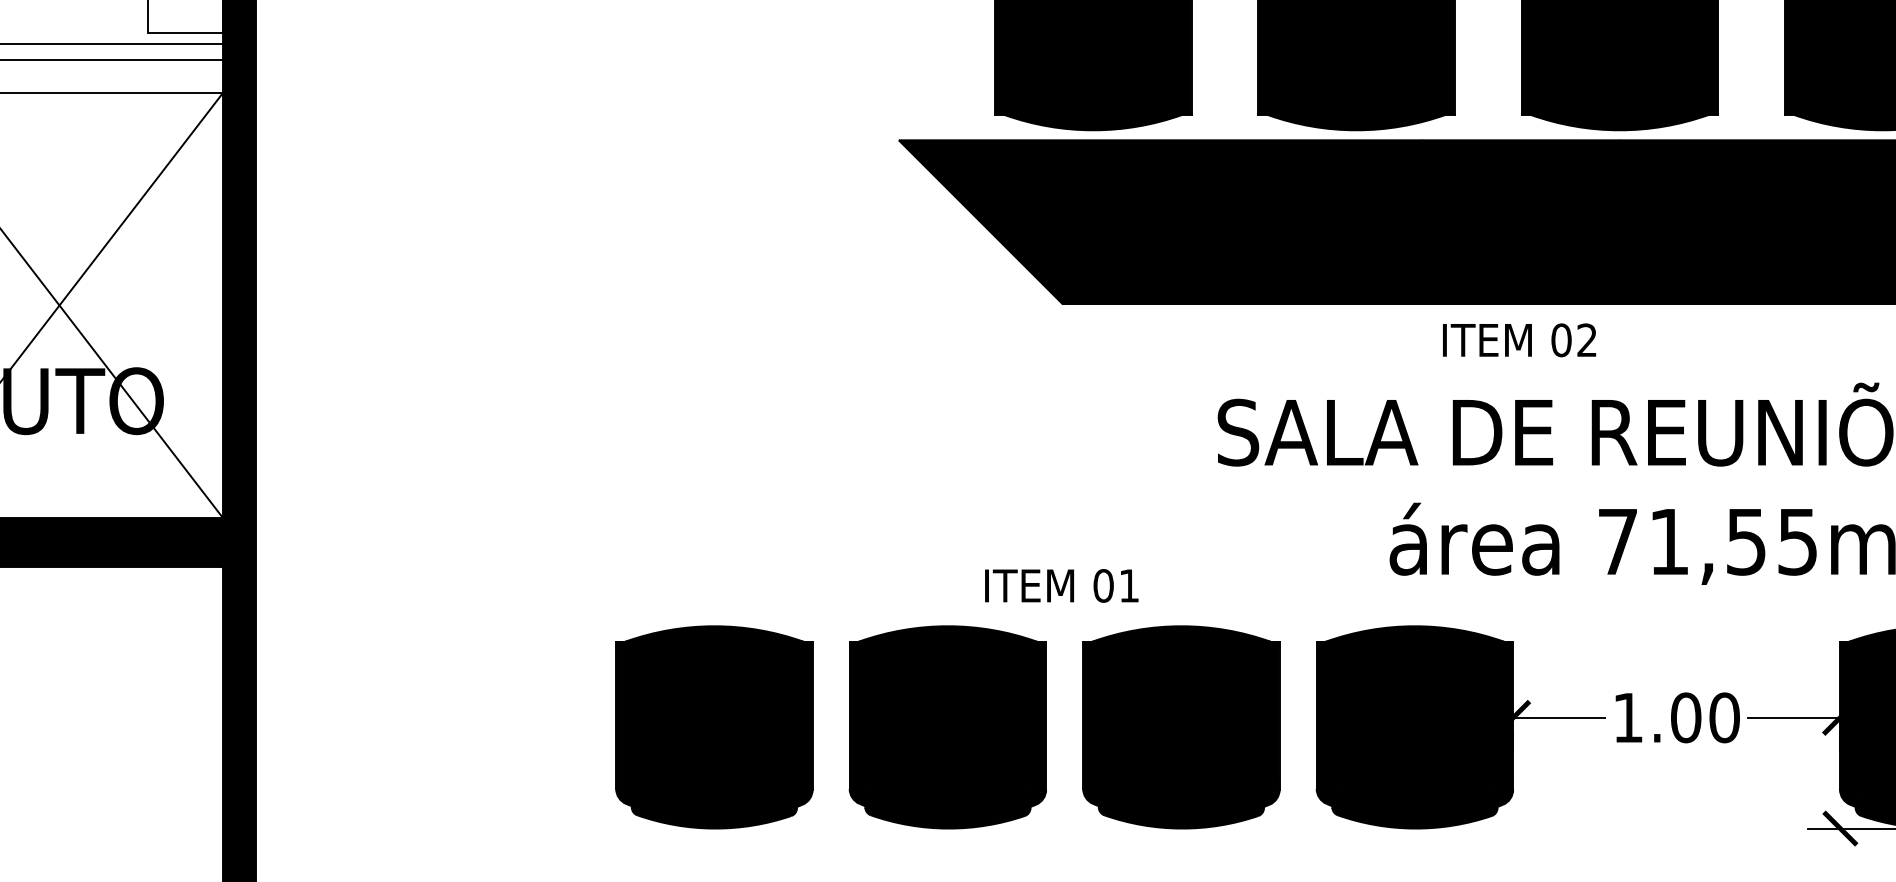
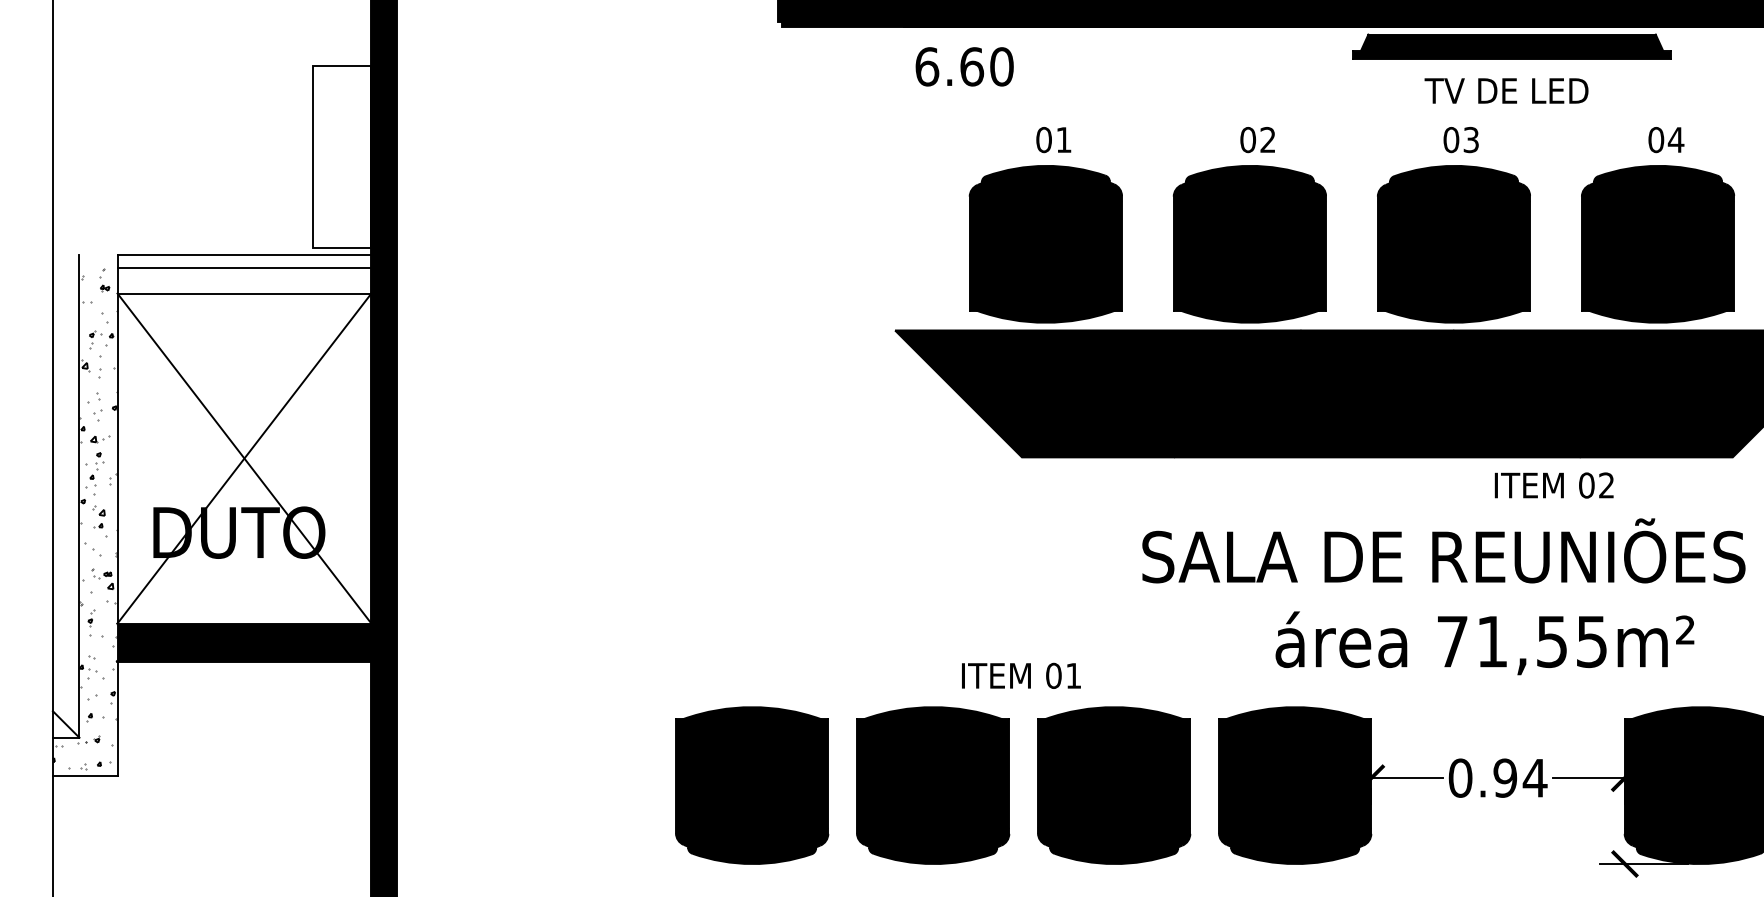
text: (1518, 340) -> (1553, 485), moved
text: (1675, 716) -> (1497, 777), 1.00 -> 0.94

